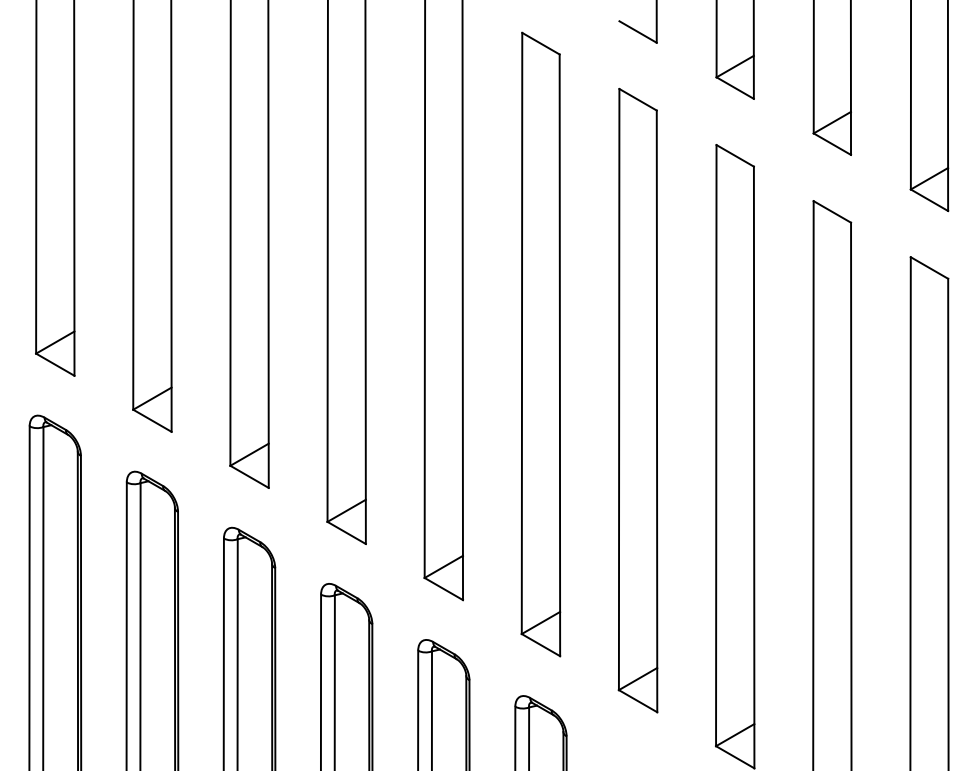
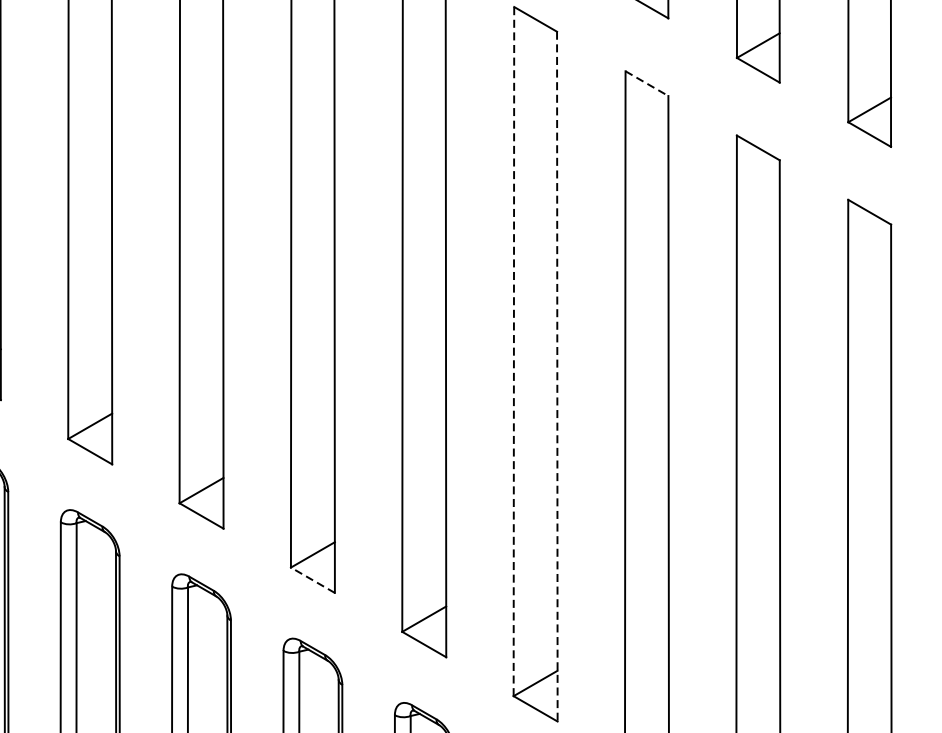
line: (735, 155) -> (647, 83), solid -> dashed
line: (619, 389) -> (514, 351), solid -> dashed
line: (657, 411) -> (557, 376), solid -> dashed
line: (443, 588) -> (312, 579), solid -> dashed

